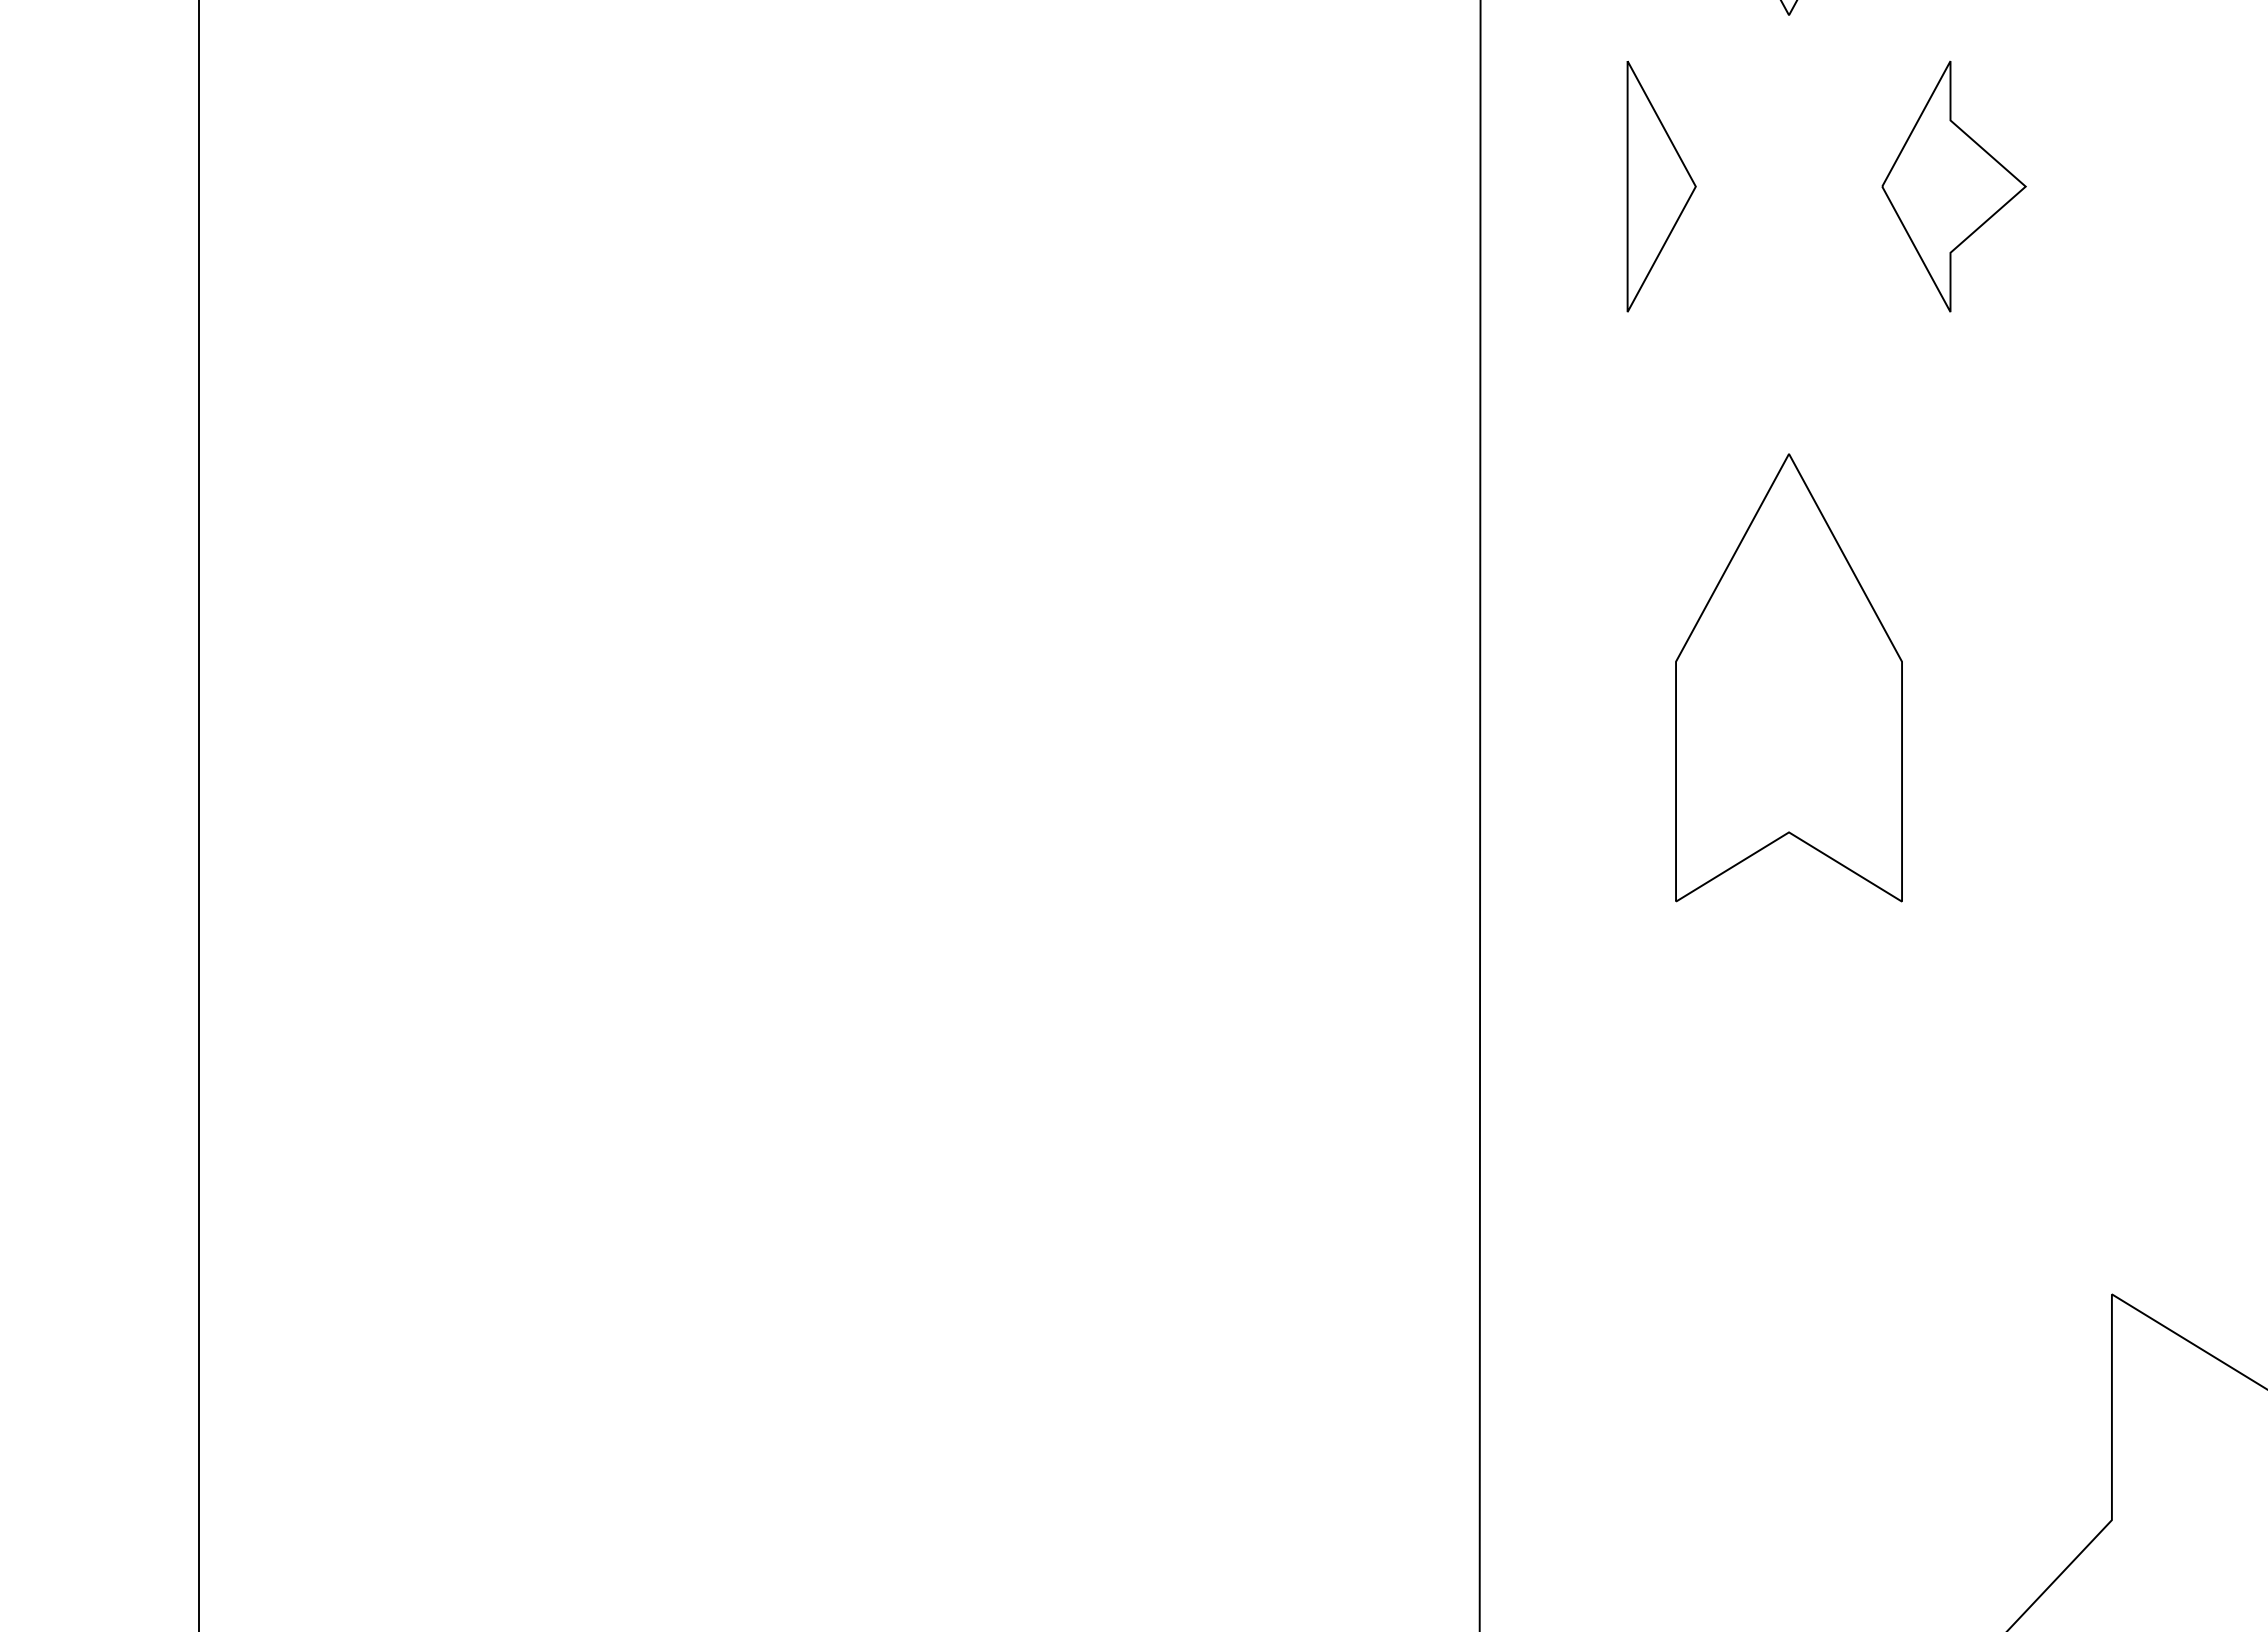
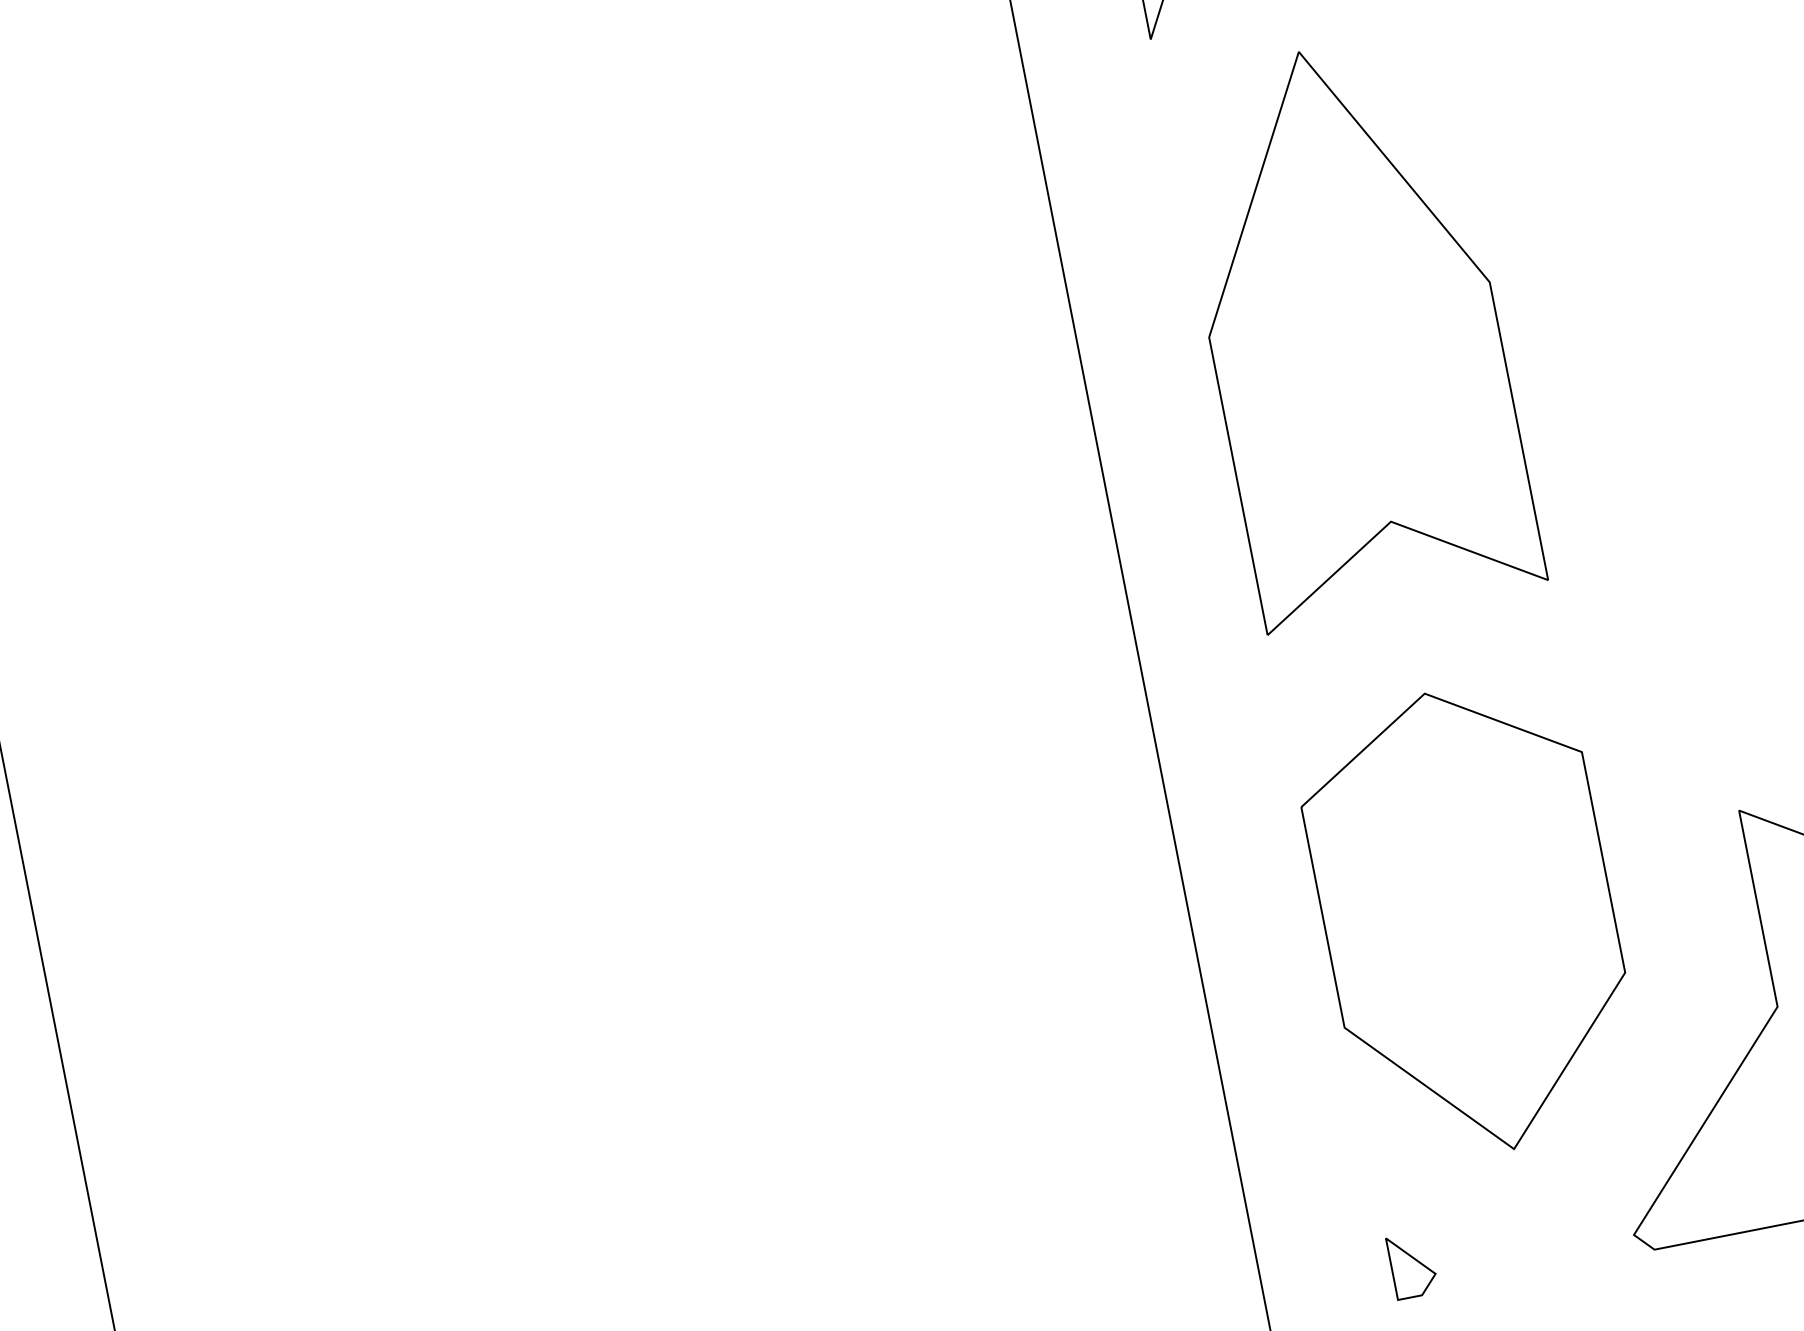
part: (1788, 677) -> (1352, 329), size x1.43
part: (1788, 1358) -> (1468, 921), added

